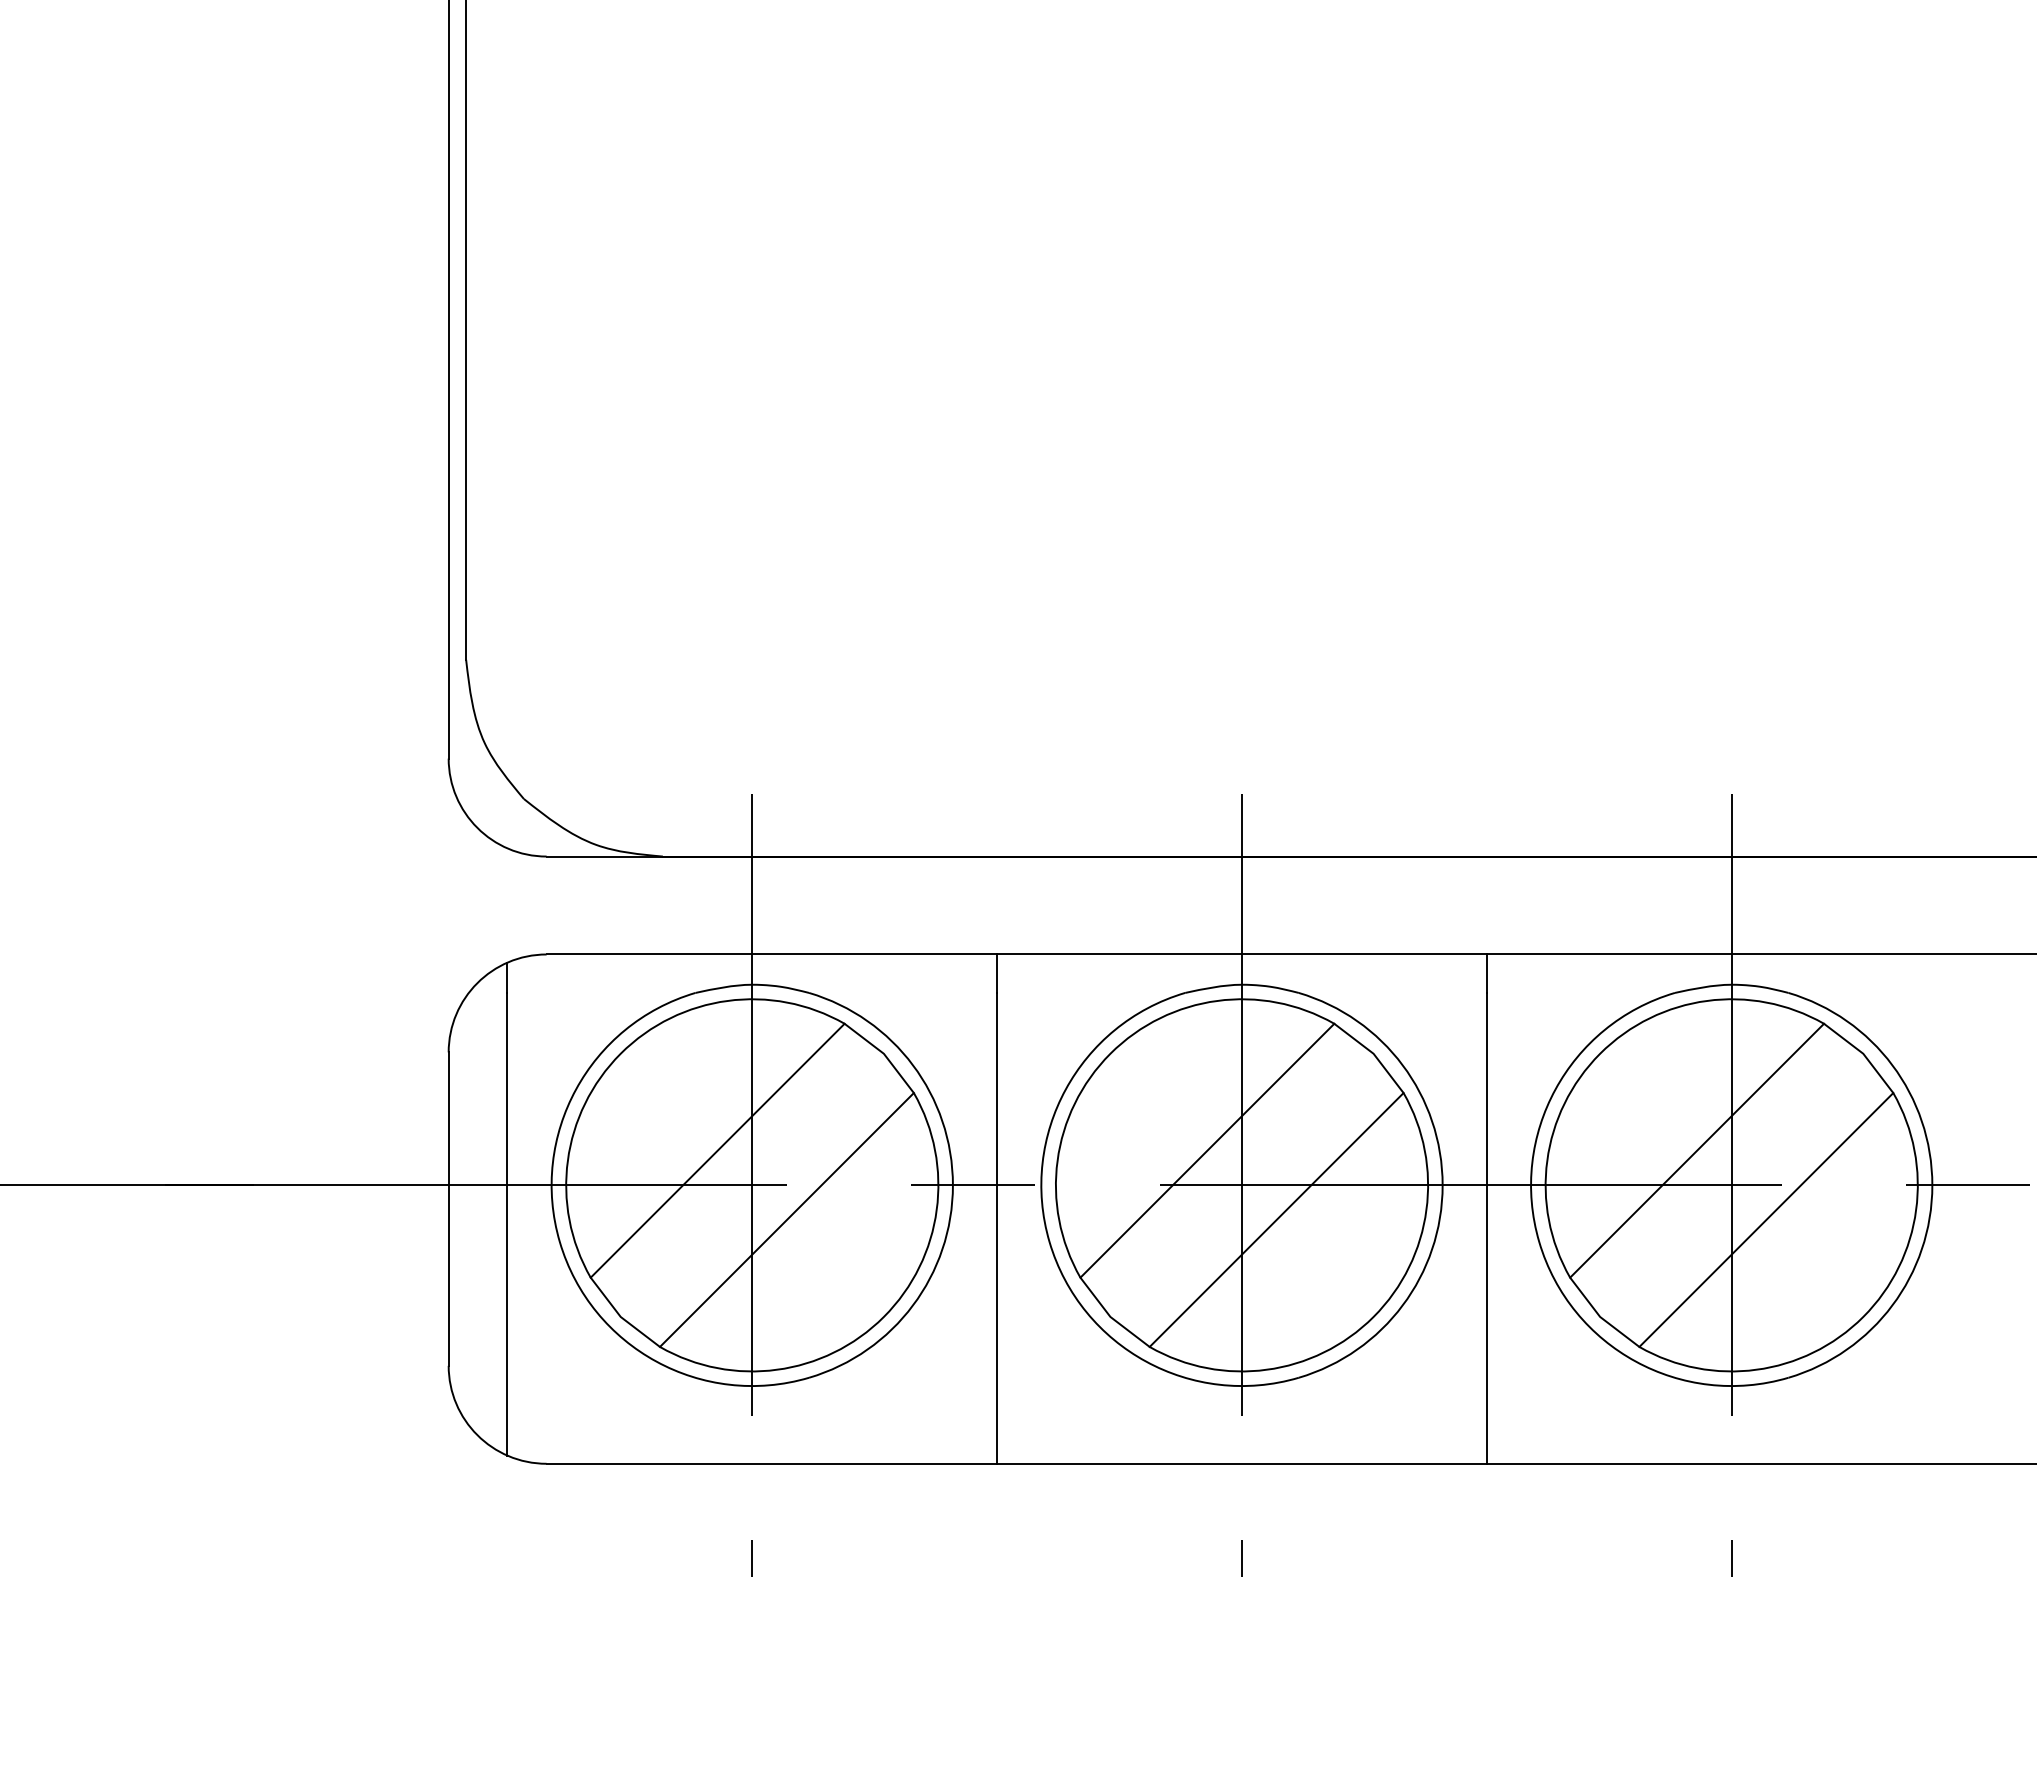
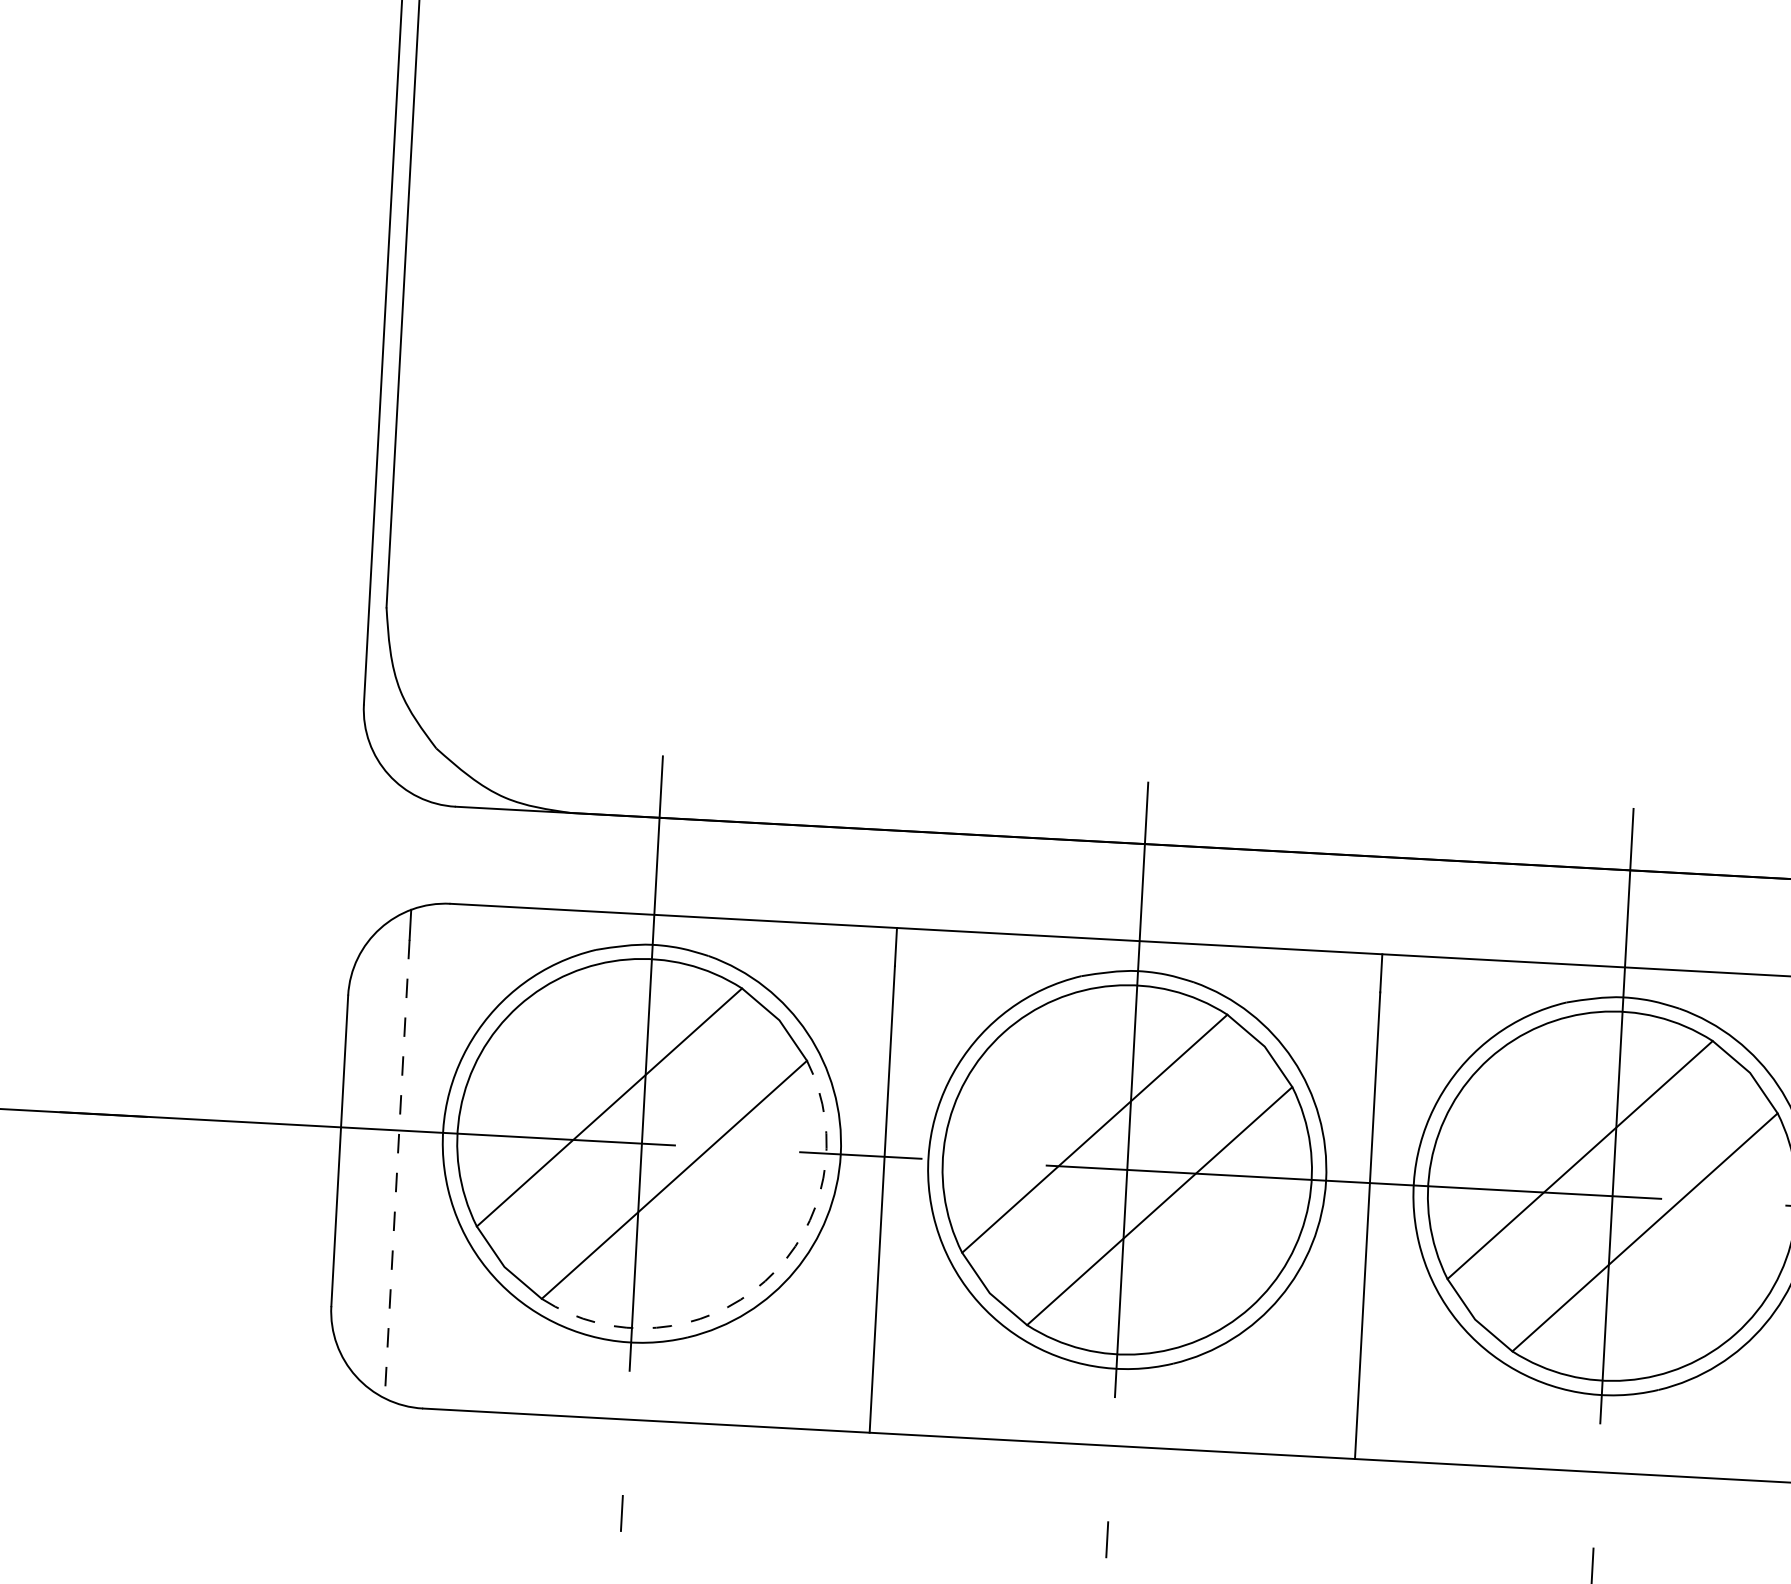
line: (507, 1224) -> (397, 1169), solid -> dashed
arc: (883, 1316) -> (764, 1280), solid -> dashed

